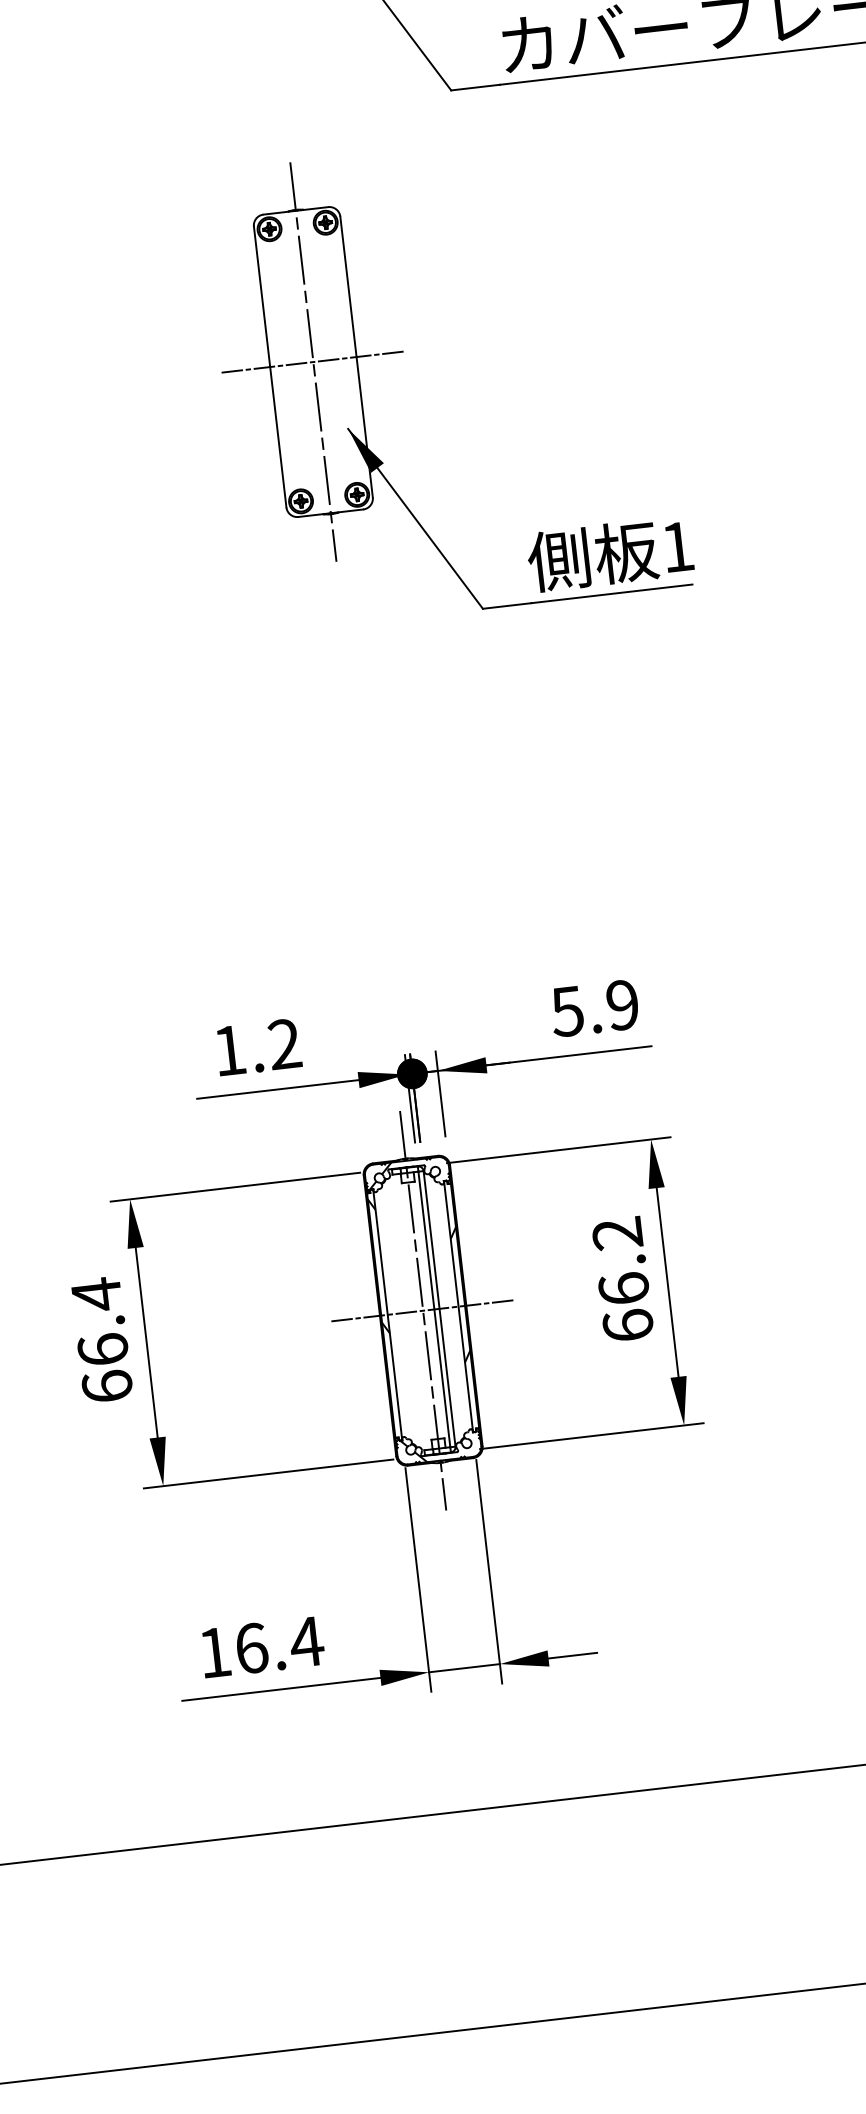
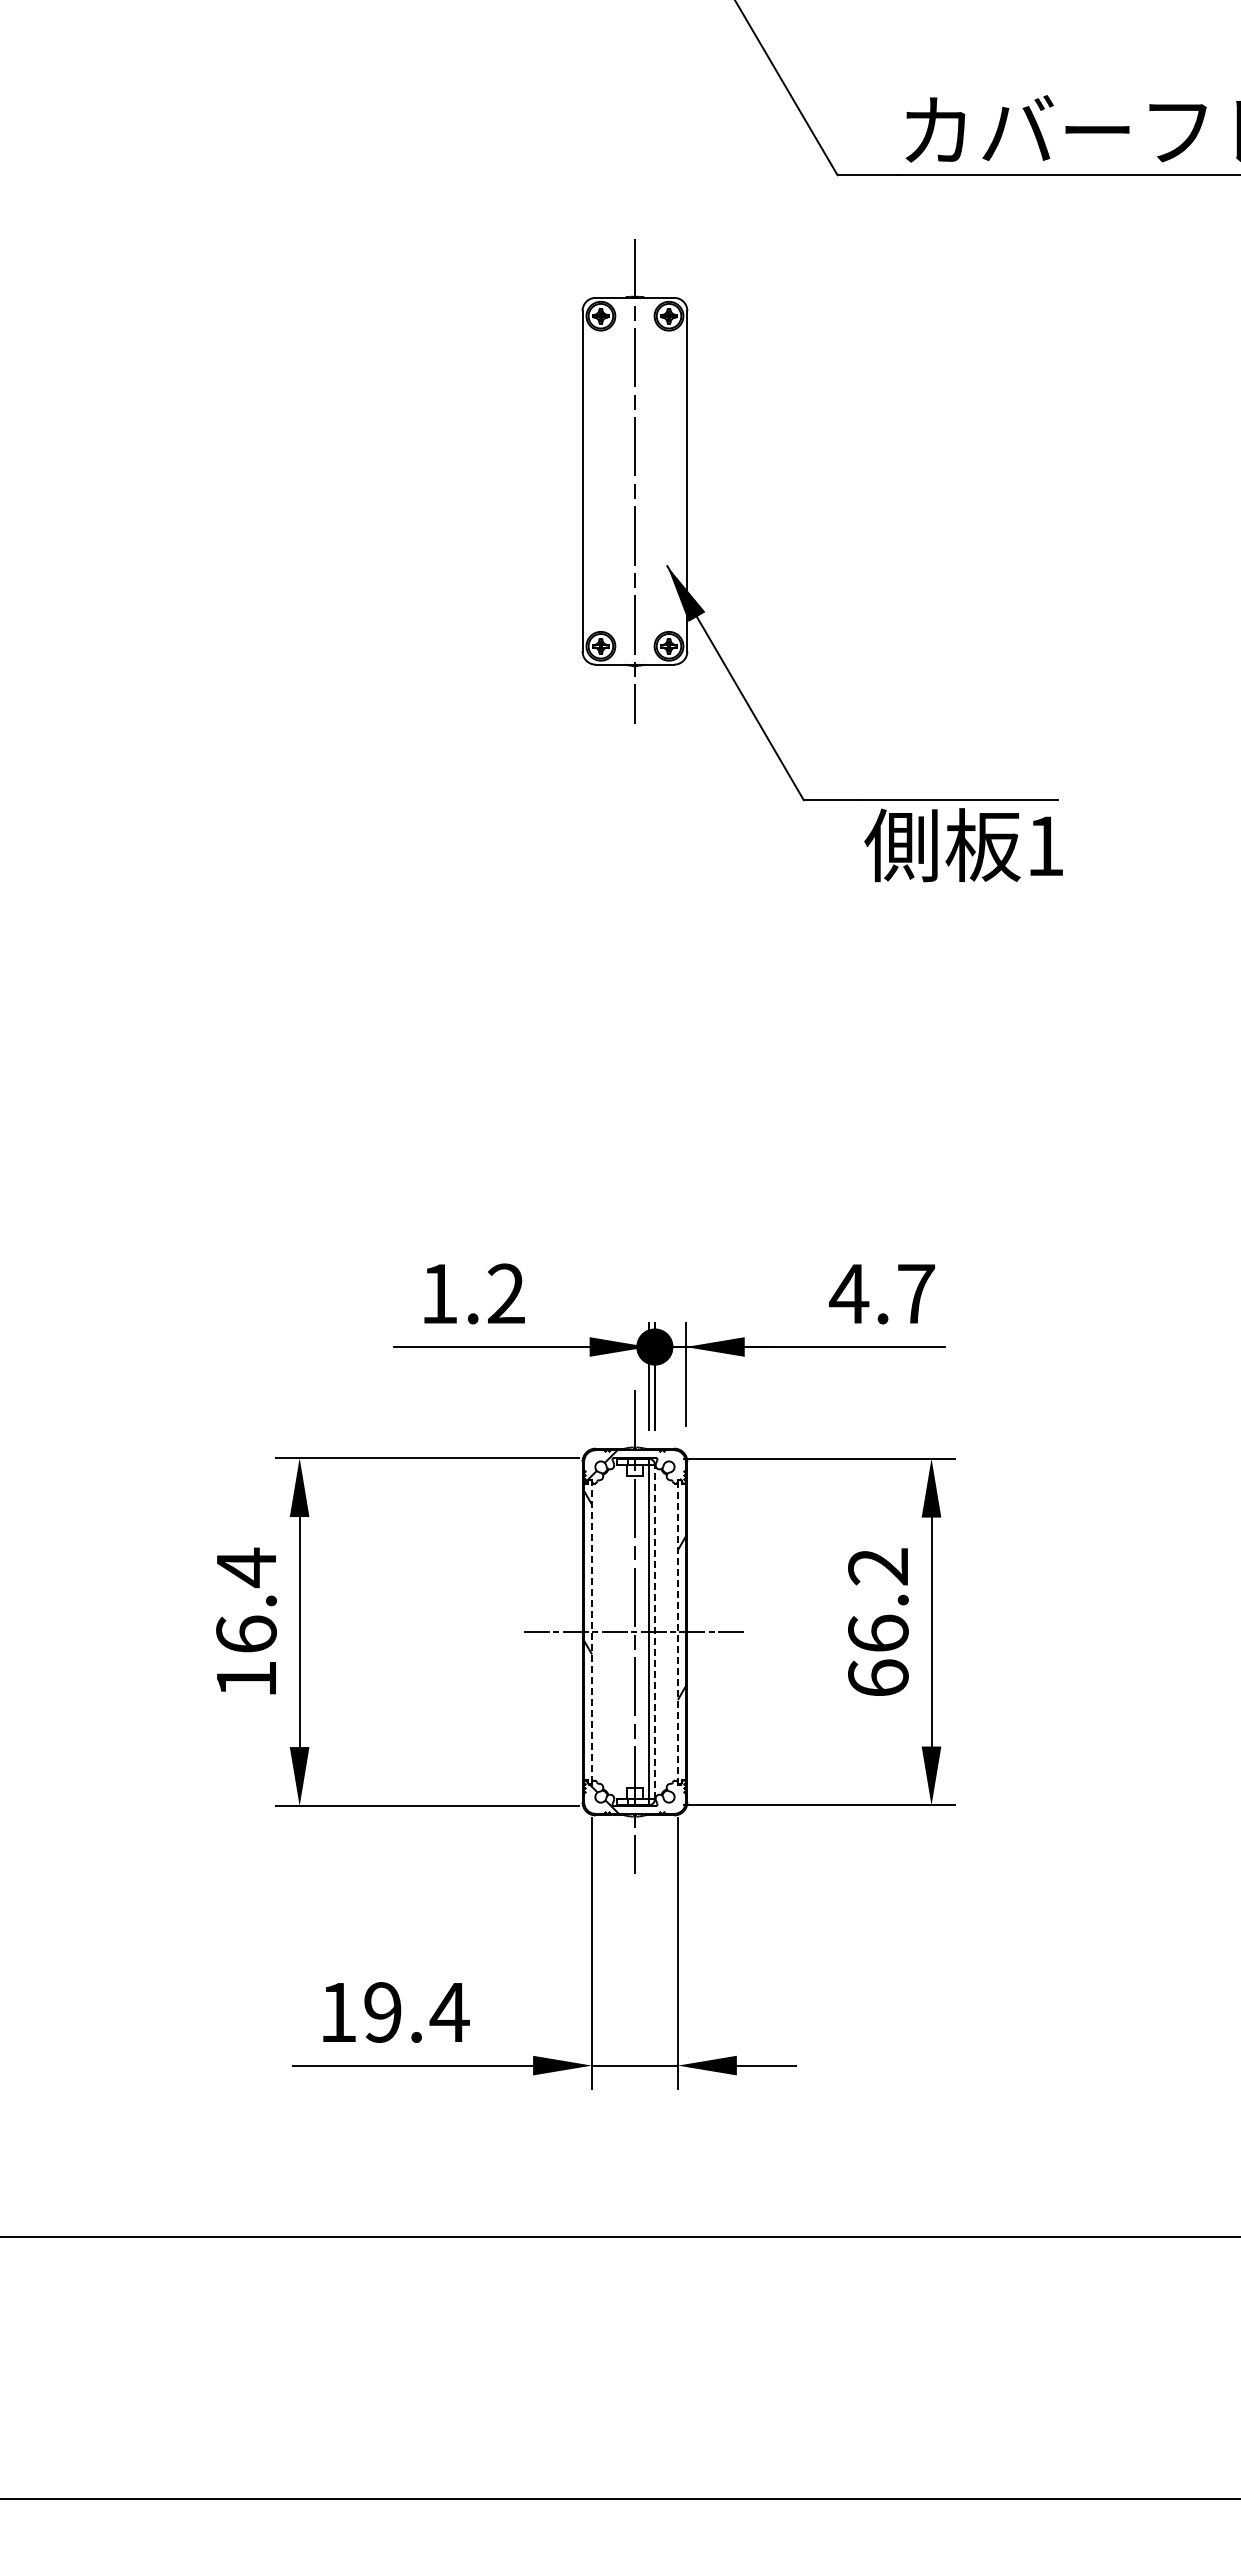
line: (313, 362) -> (634, 481), removed
text: (610, 554) -> (963, 845), moved
text: (594, 1008) -> (881, 1293), 5.9 -> 4.7
line: (458, 1307) -> (677, 1632), solid -> dashed
line: (439, 1308) -> (654, 1631), solid -> dashed
line: (388, 1315) -> (592, 1632), solid -> dashed
text: (107, 1386) -> (246, 1678), 66.4 -> 16.4
text: (251, 1648) -> (382, 2012), 16.4 -> 19.4

